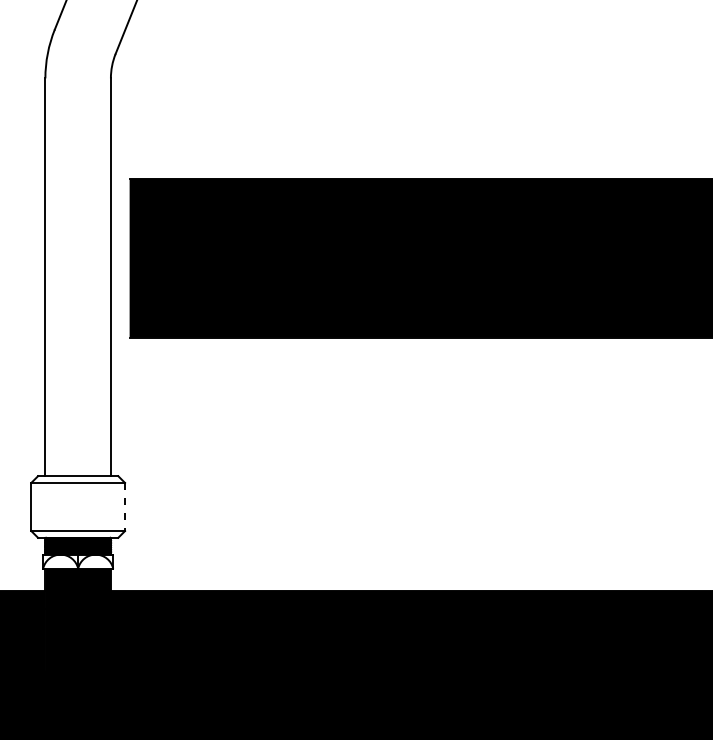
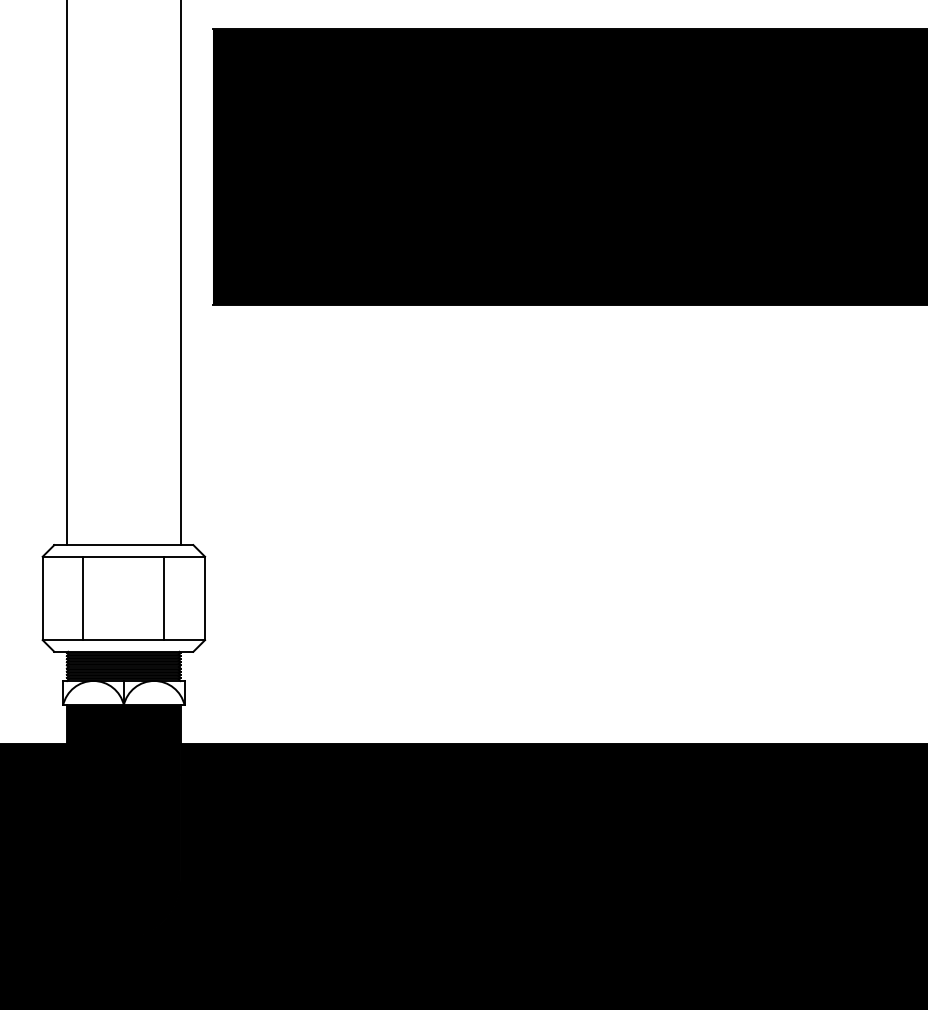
line: (54, 506) -> (82, 597), added
line: (101, 506) -> (164, 597), added
line: (125, 507) -> (205, 599), dashed -> solid

